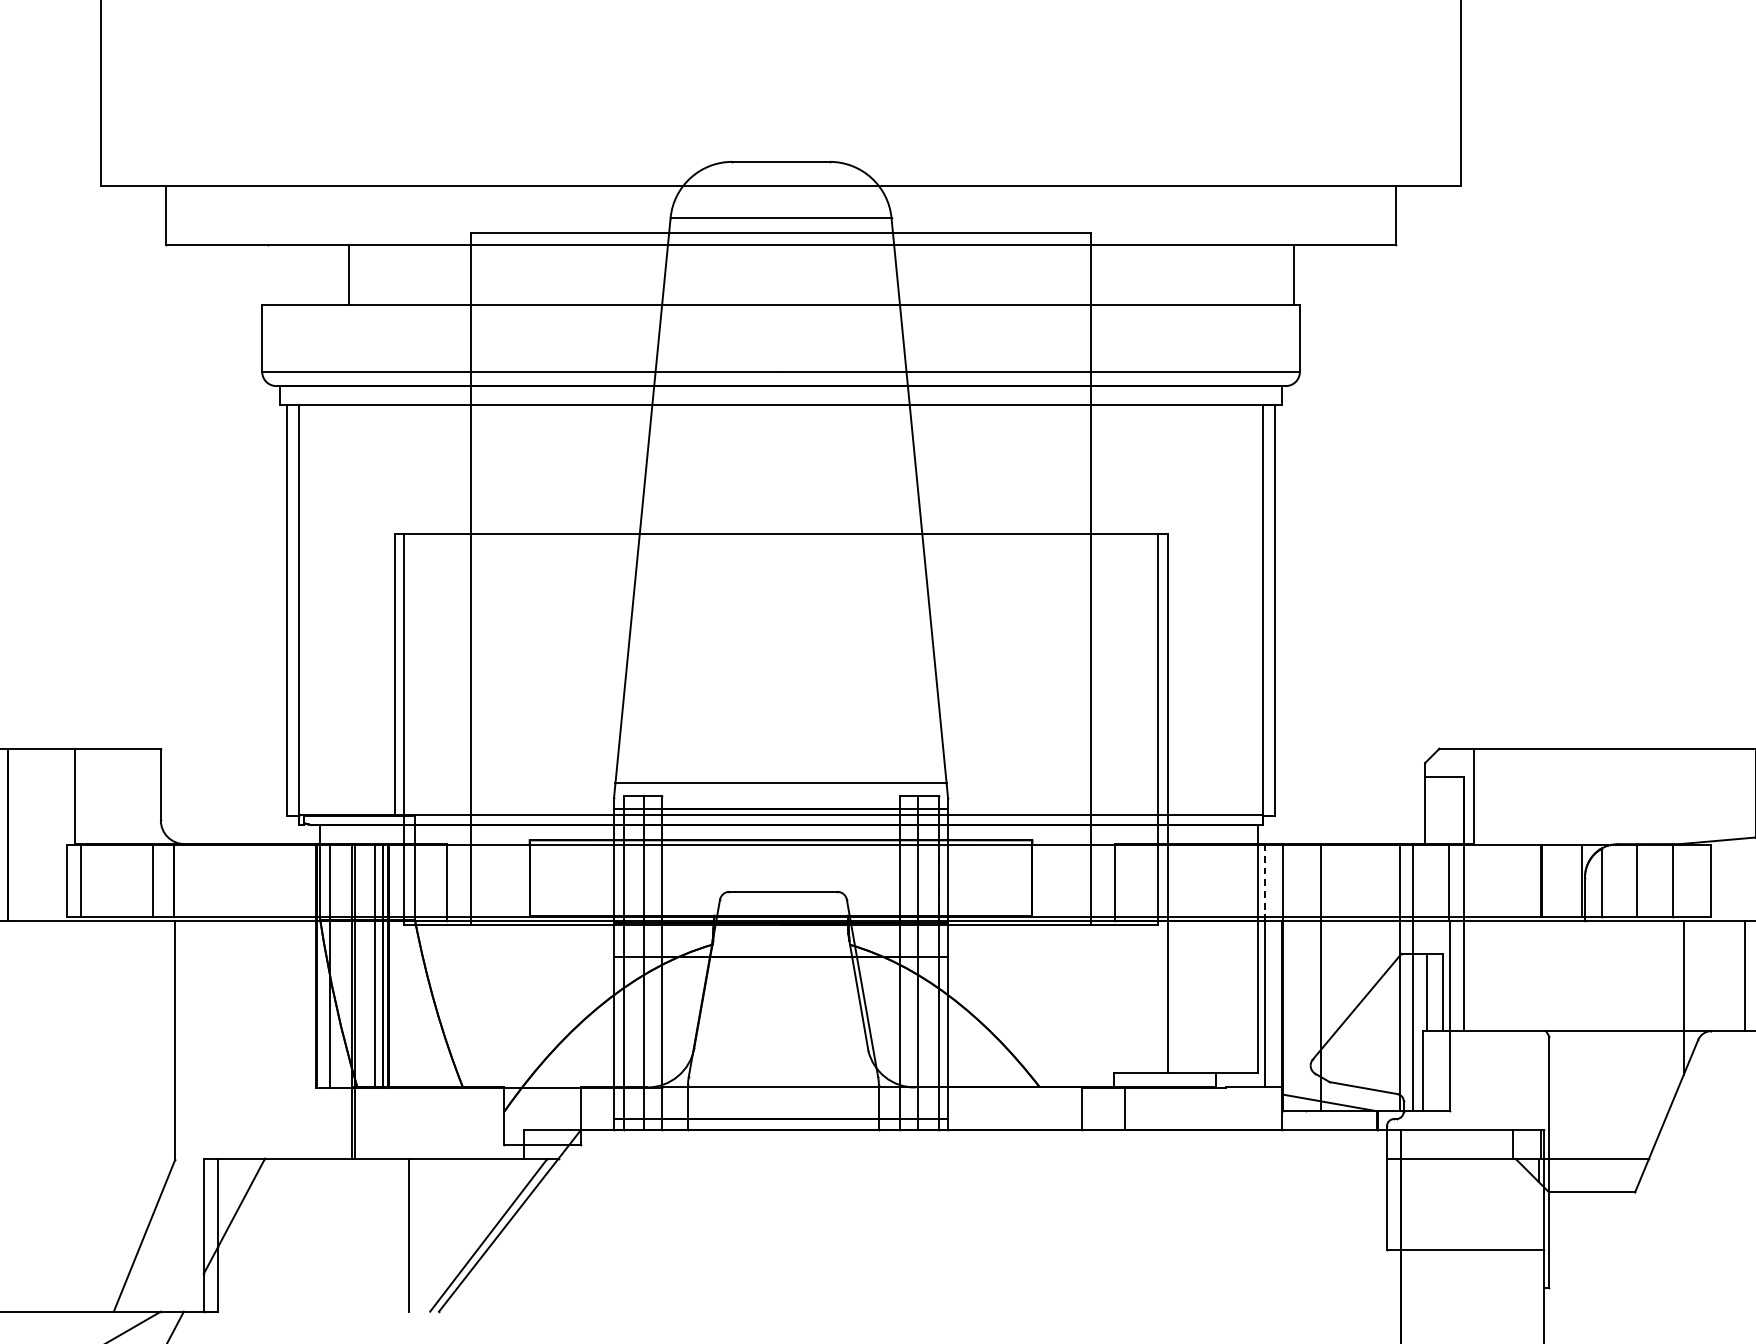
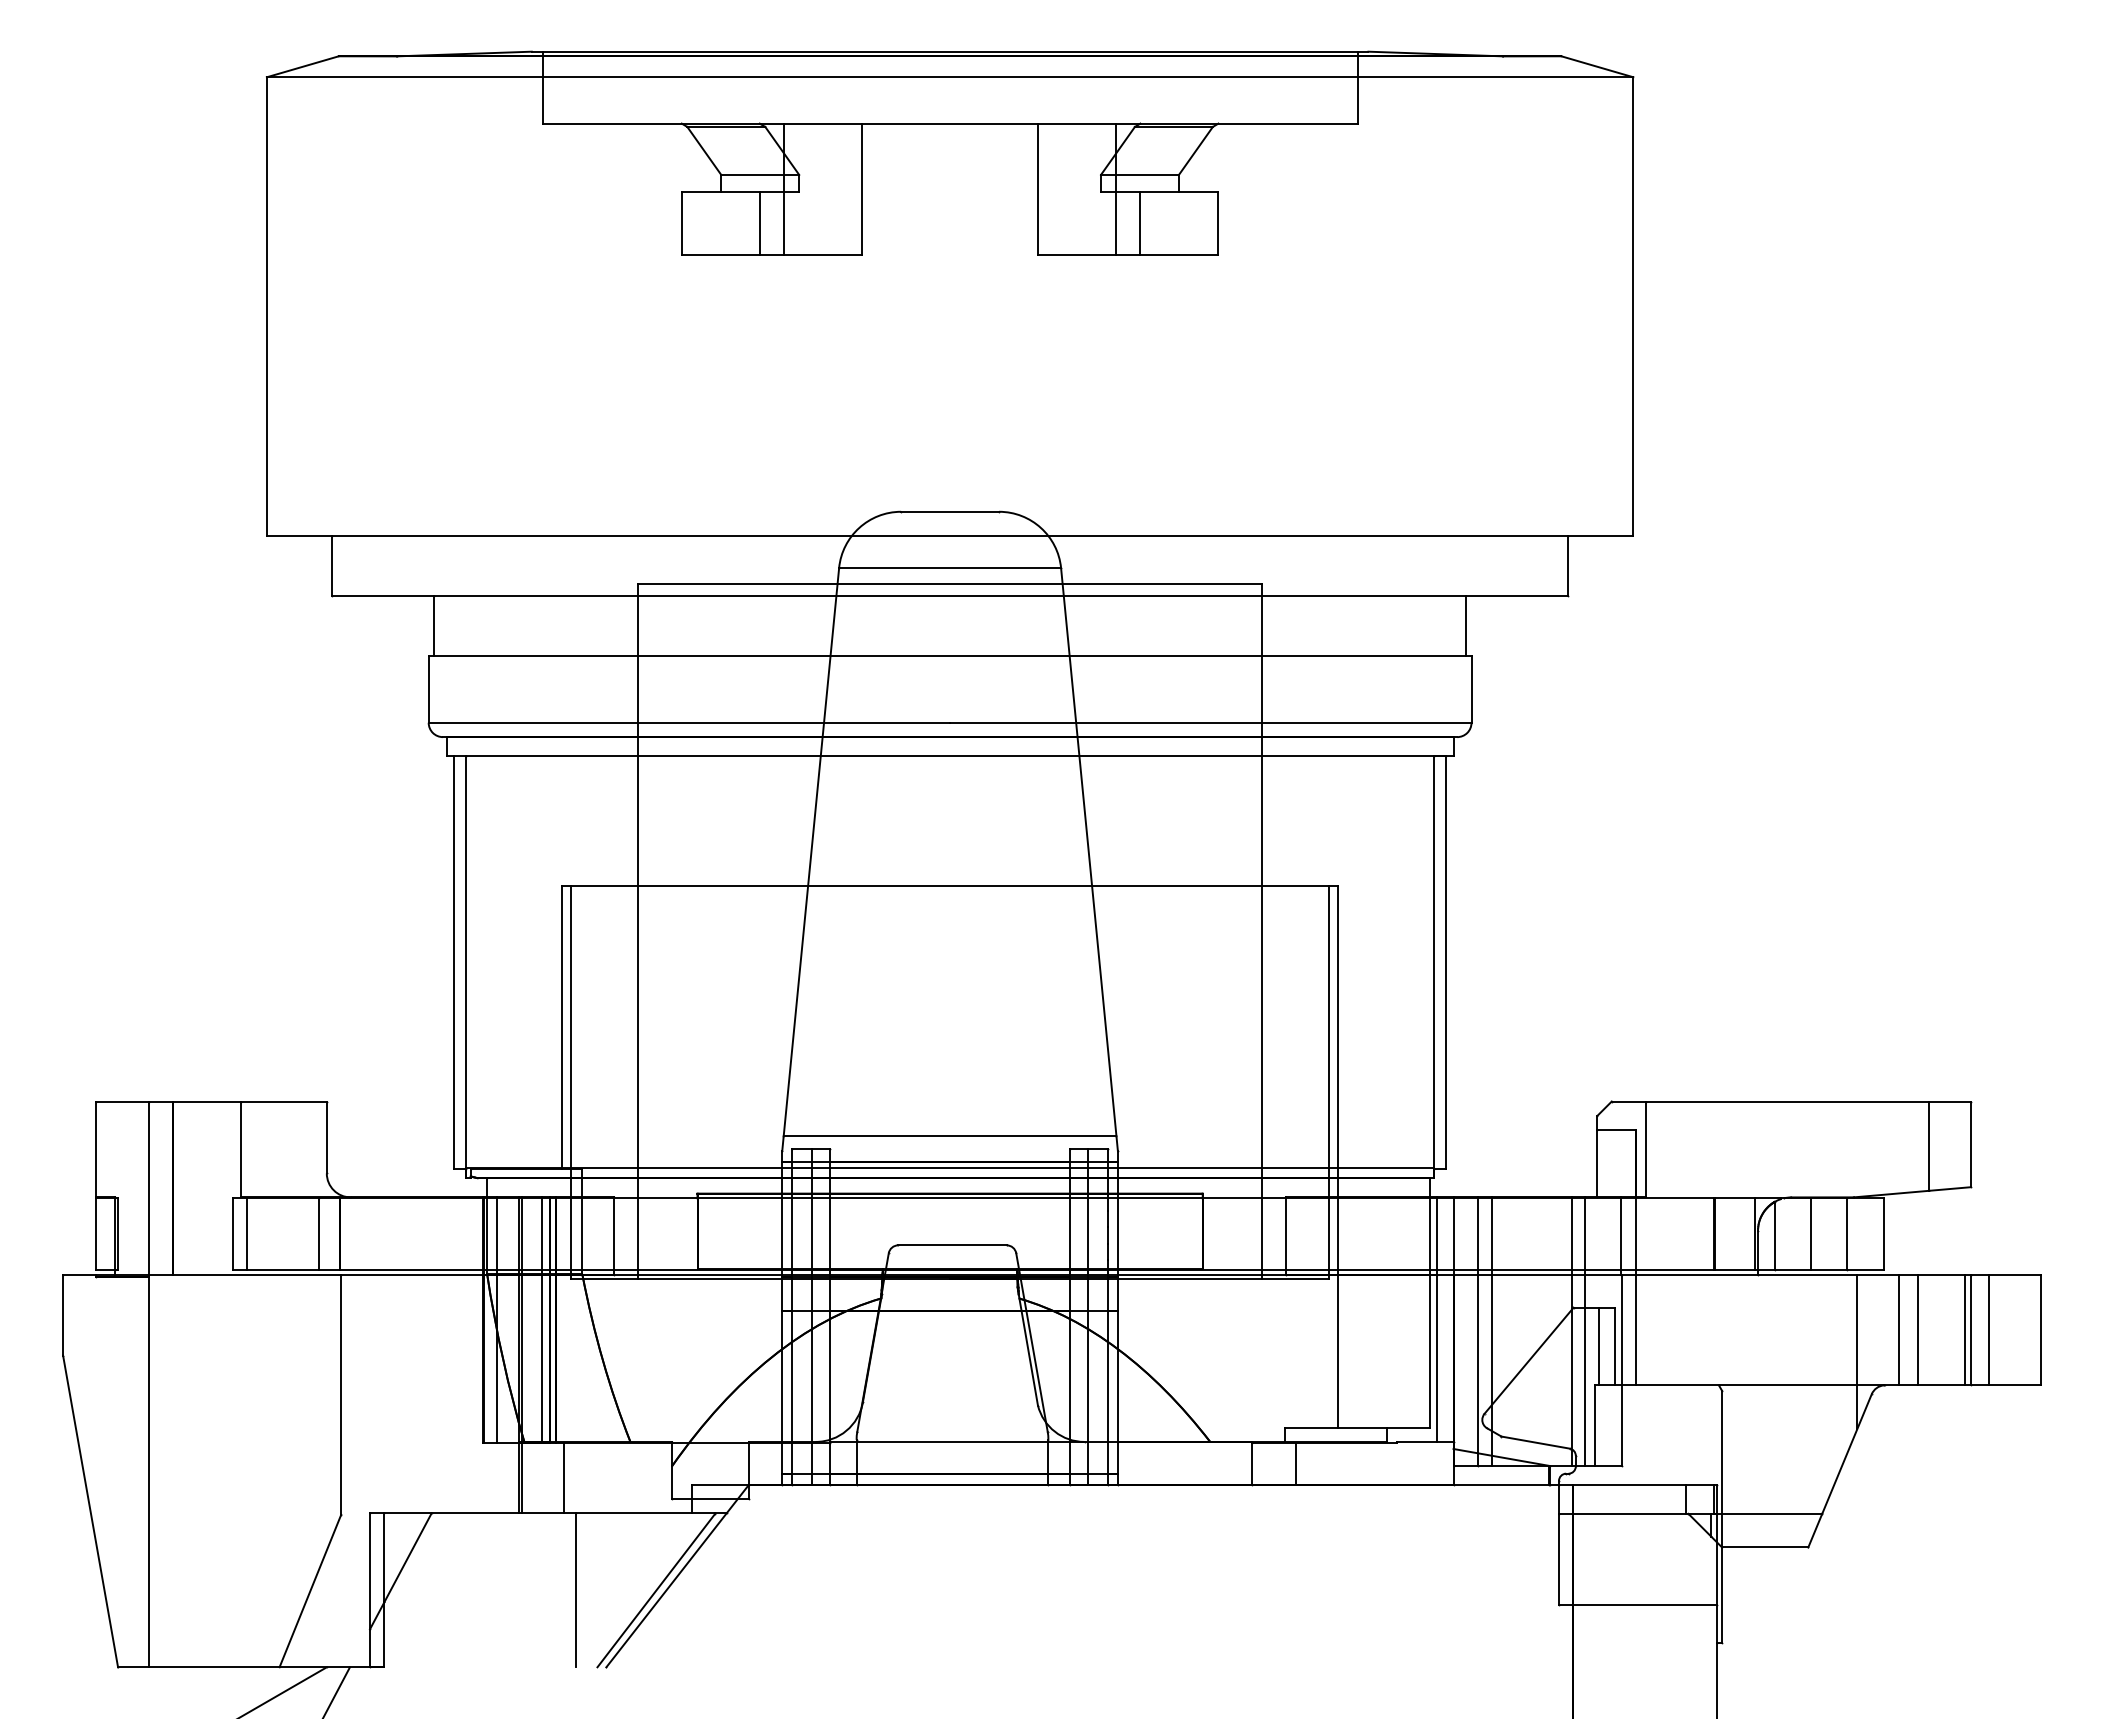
line: (349, 275) -> (434, 625), moved
line: (1265, 883) -> (1436, 1236), dashed -> solid
line: (1724, 976) -> (1898, 1330), added
line: (1305, 977) -> (1477, 1331), added
line: (396, 1122) -> (563, 1477), added

